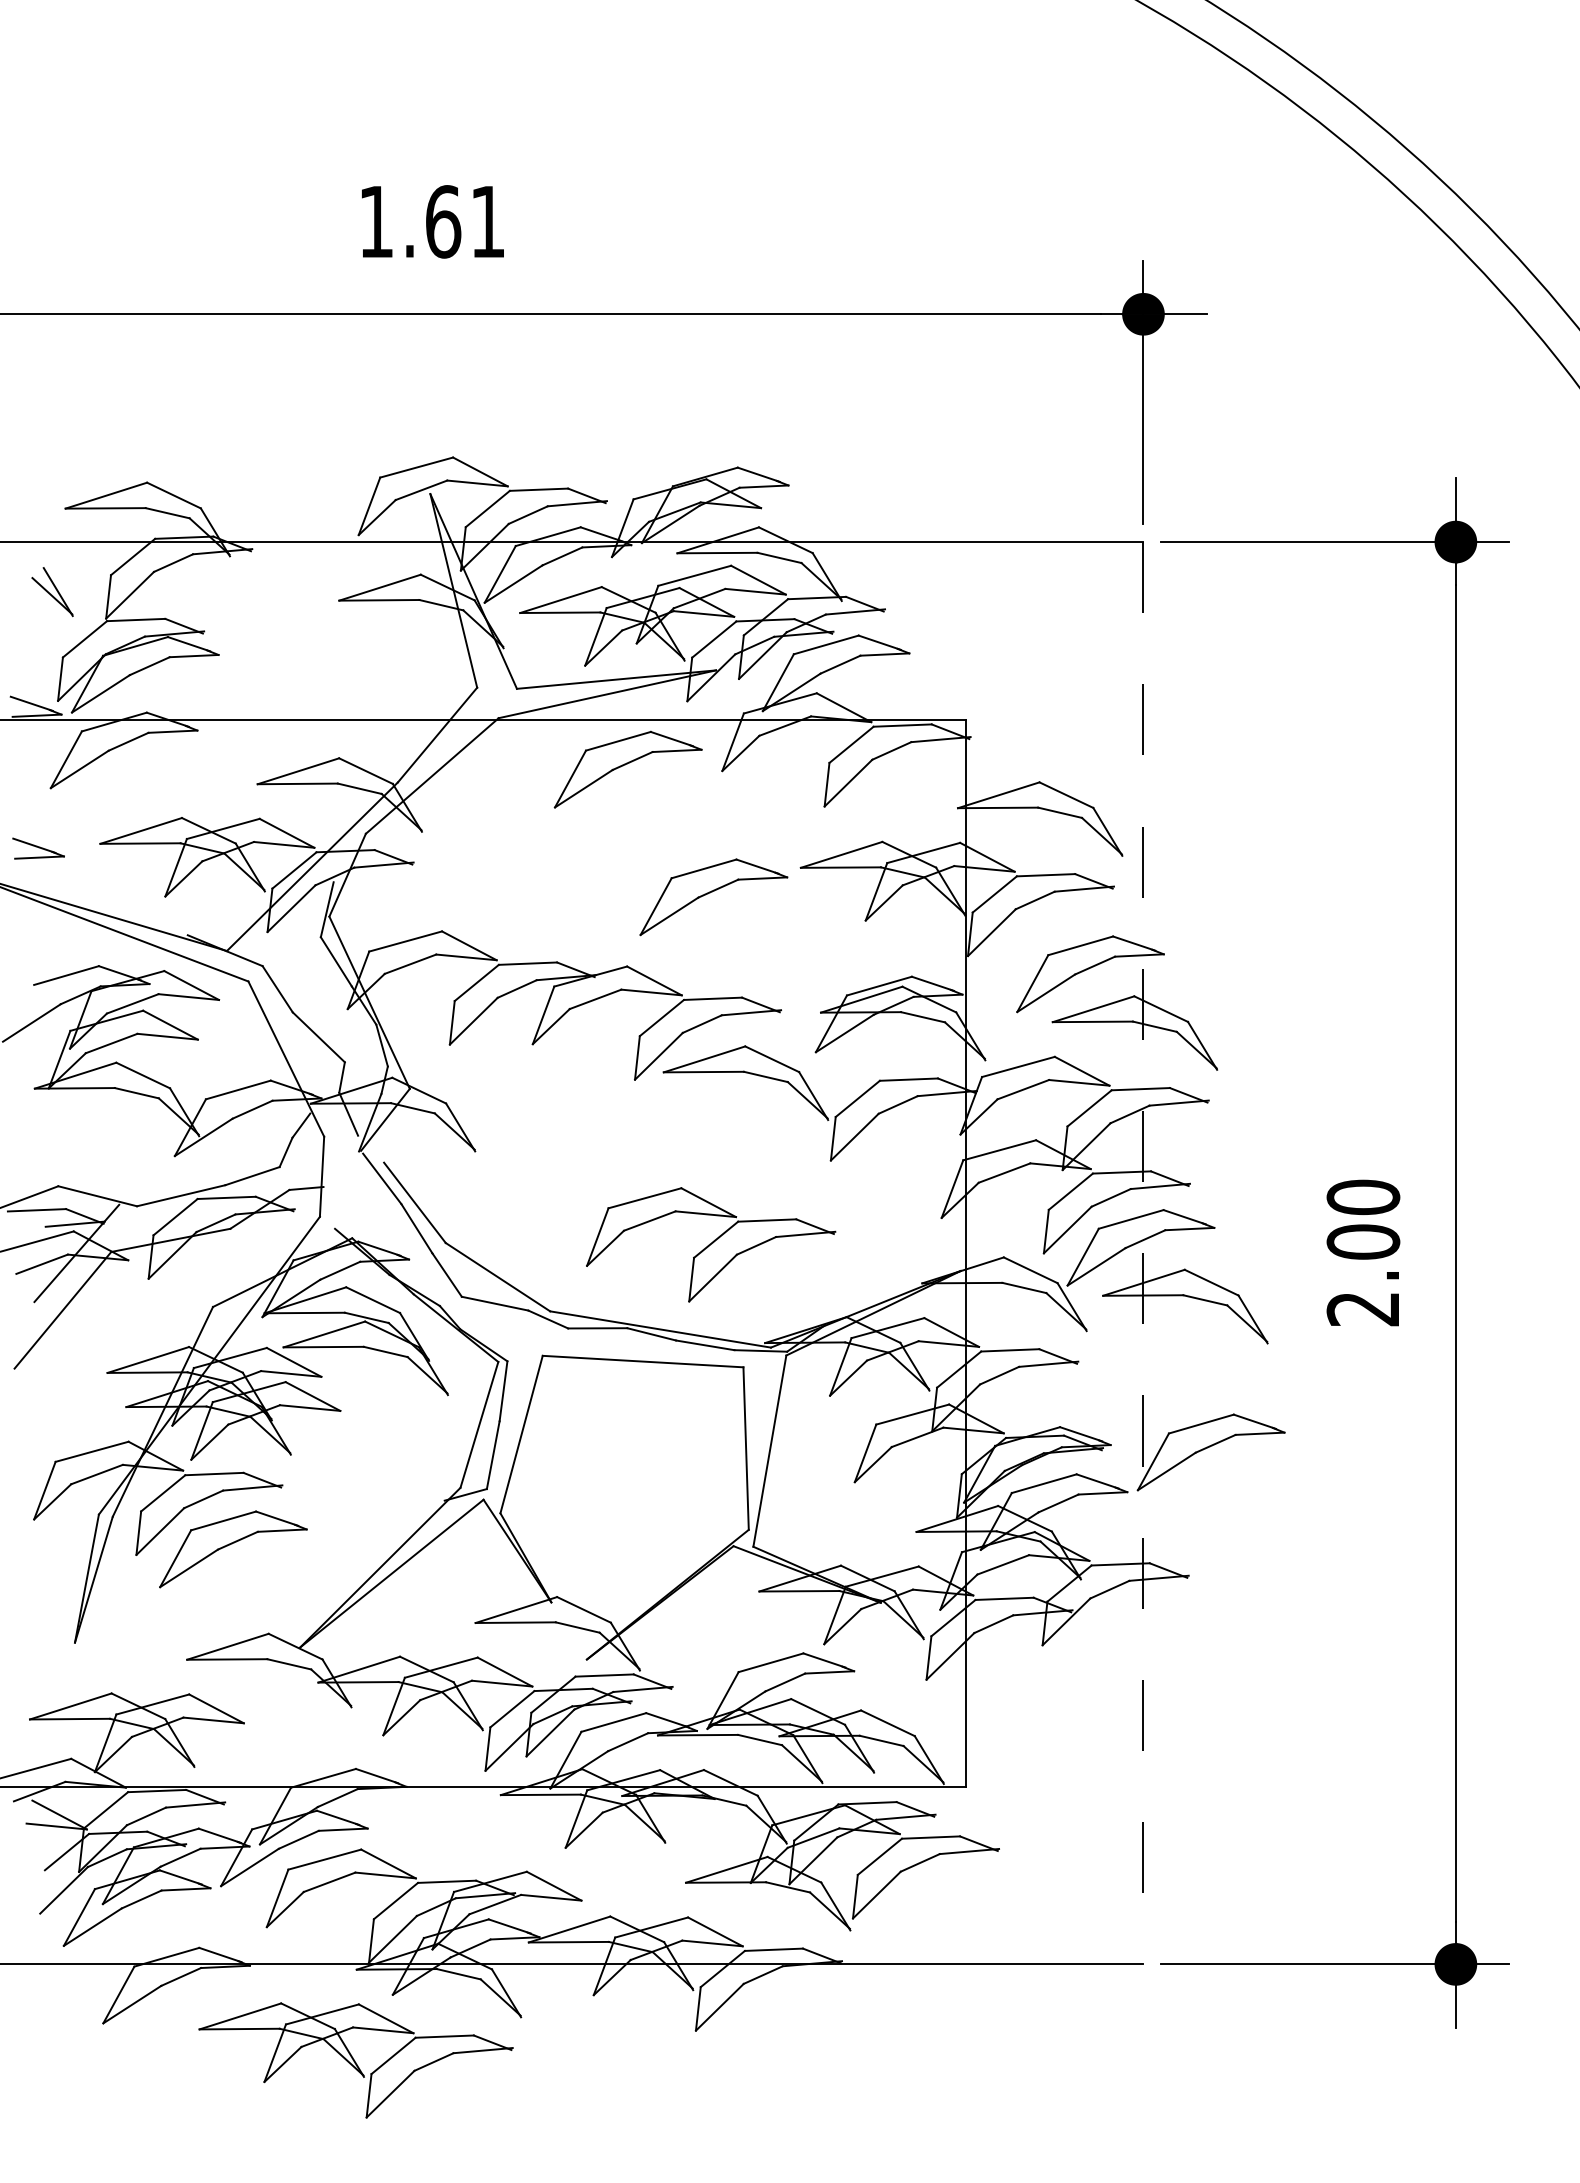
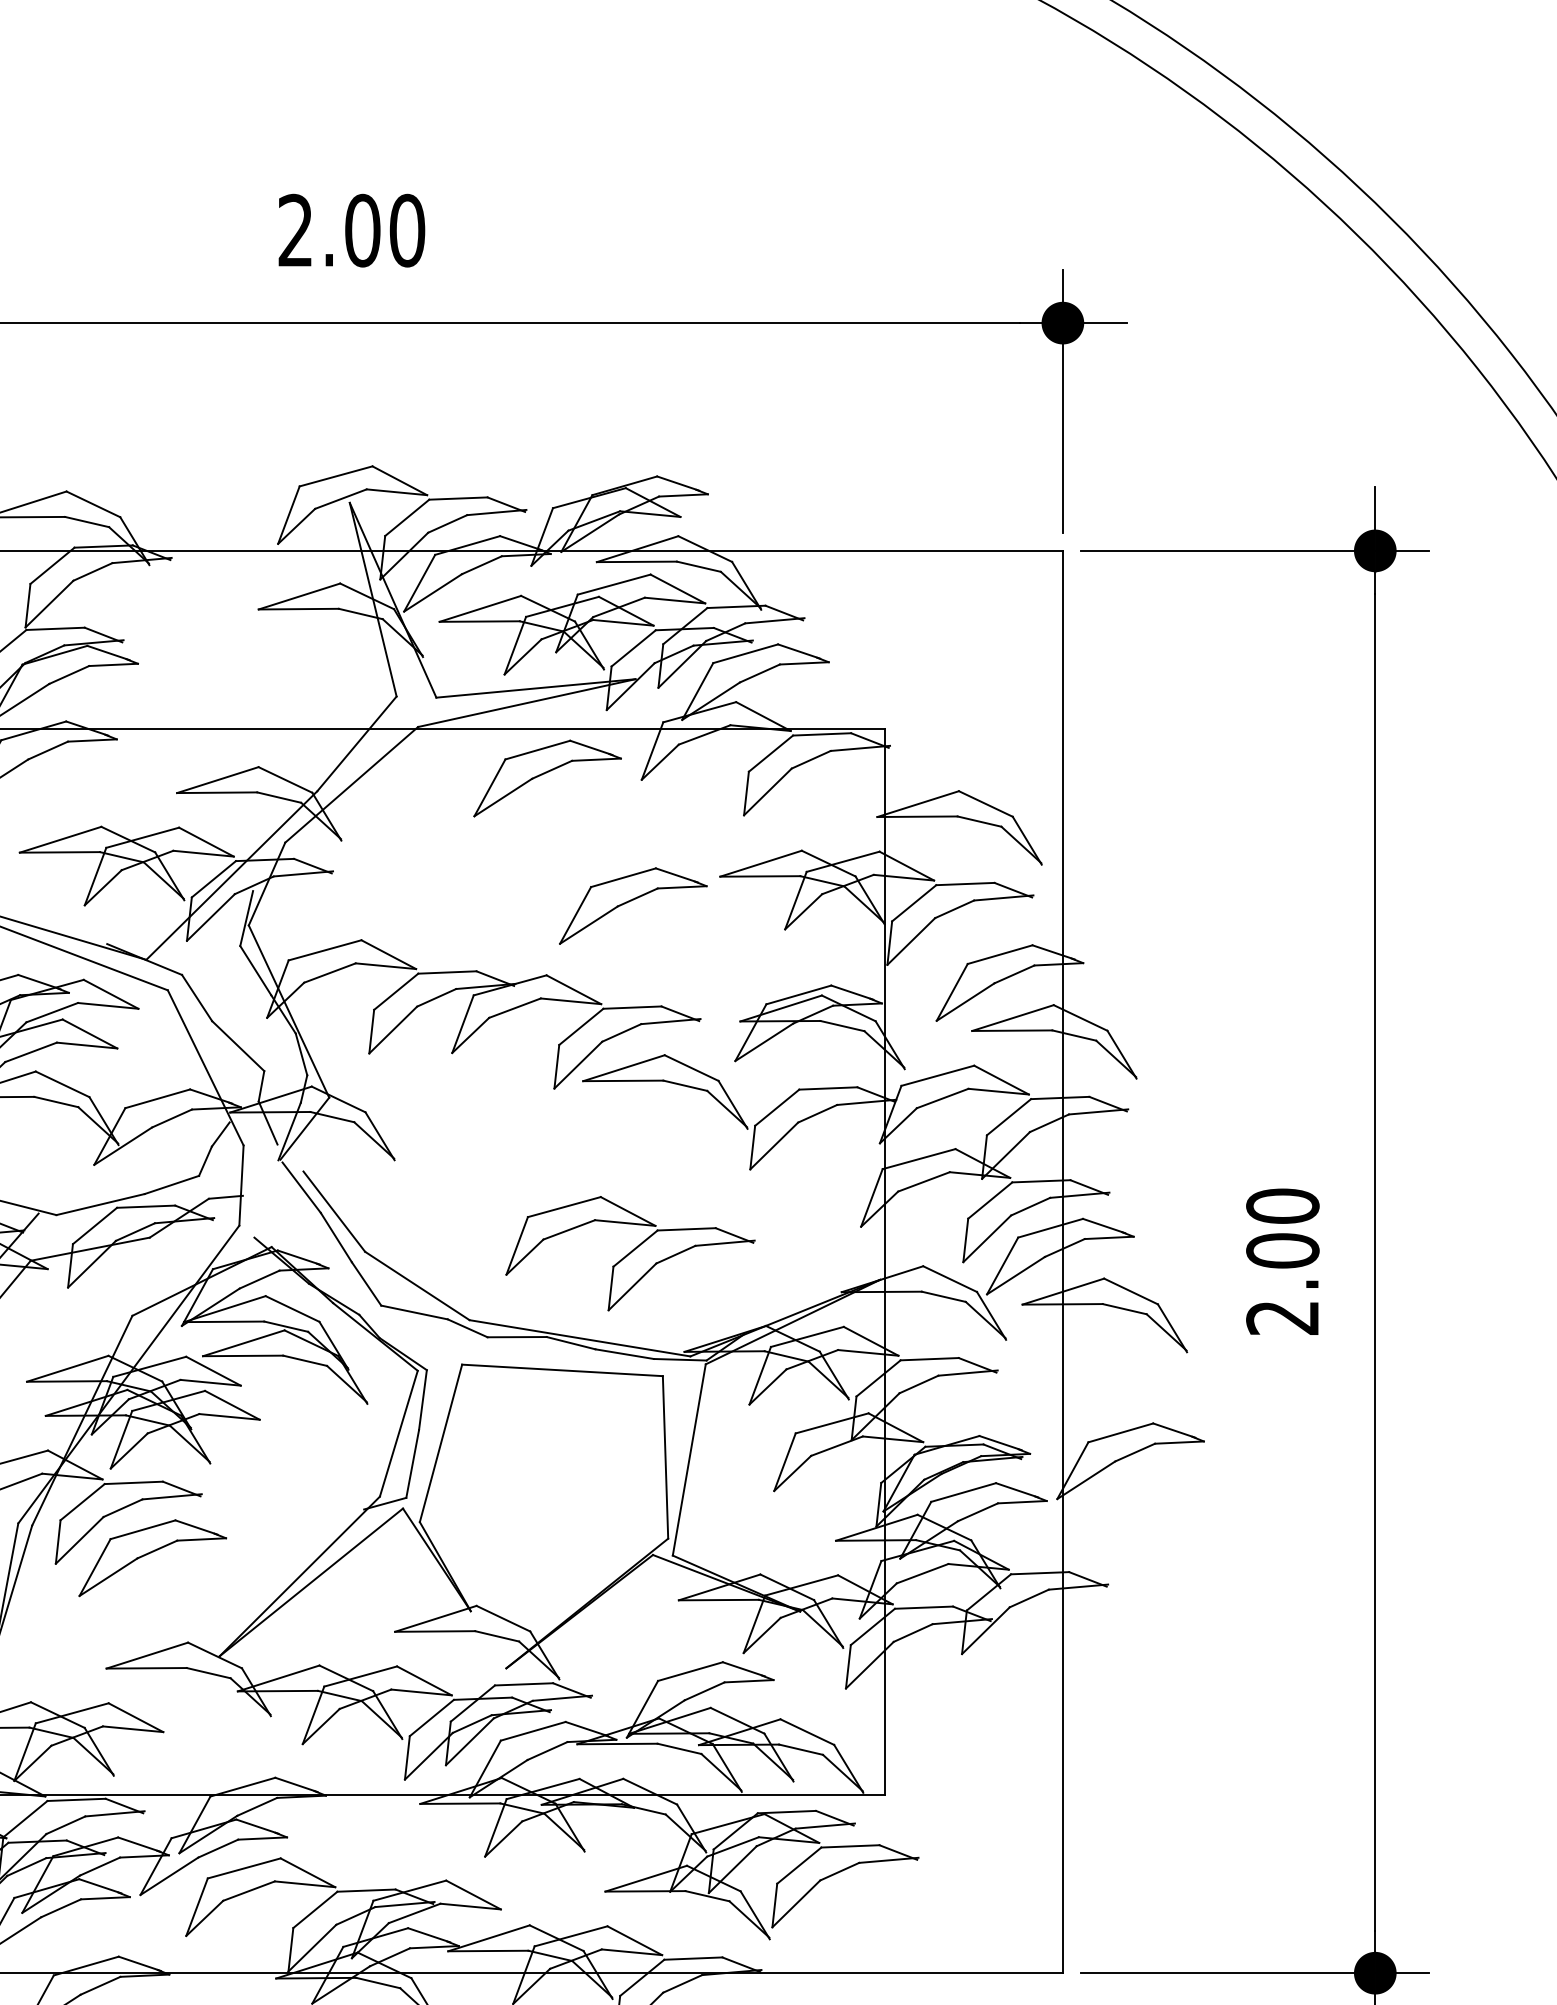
text: (432, 221) -> (351, 230), 1.61 -> 2.00
line: (1143, 1253) -> (1062, 1262), dashed -> solid

